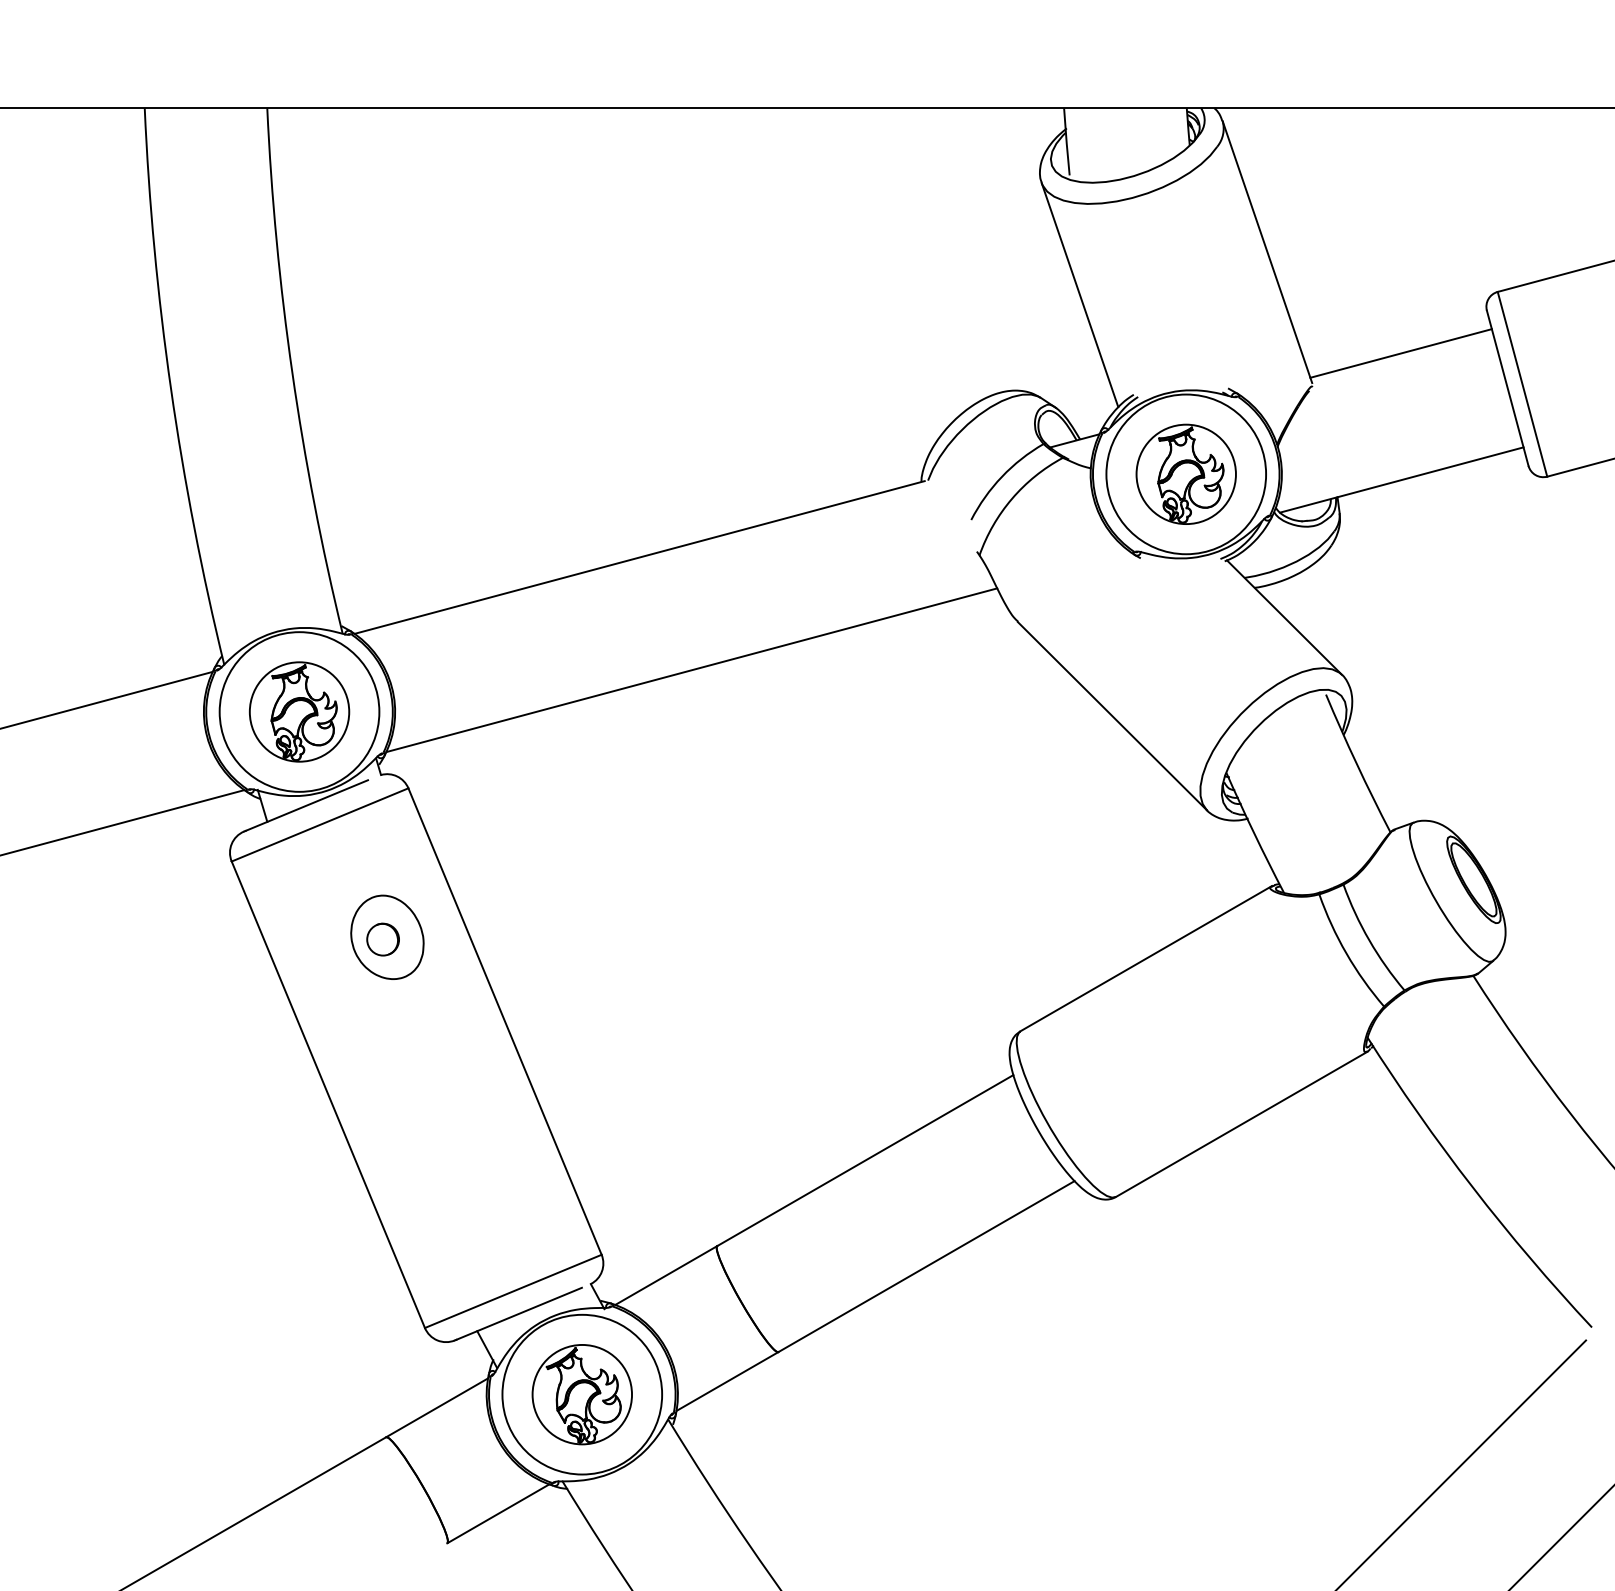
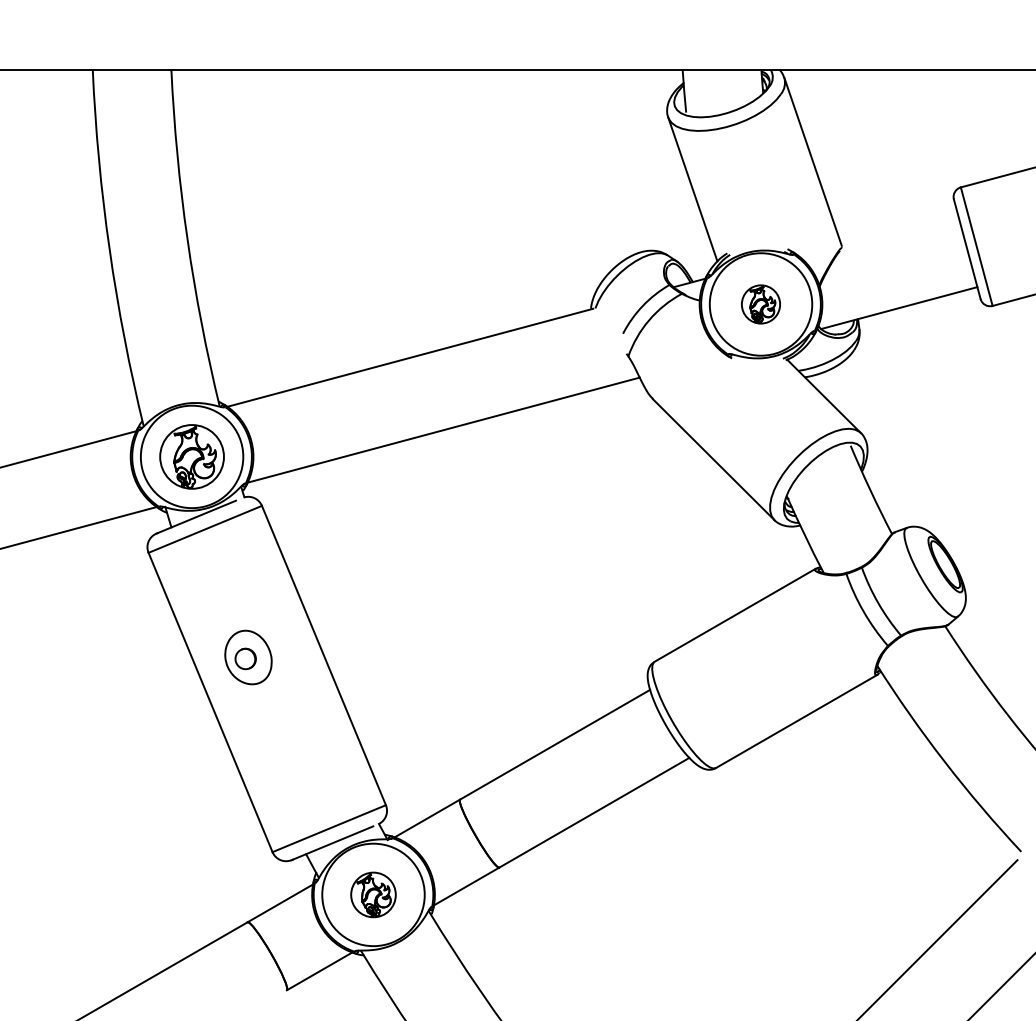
line: (1400, 352) -> (898, 226), removed
part: (1185, 474) -> (760, 304), size x0.6
part: (387, 937) -> (248, 657), moved
part: (582, 1394) -> (373, 894), size x0.7

